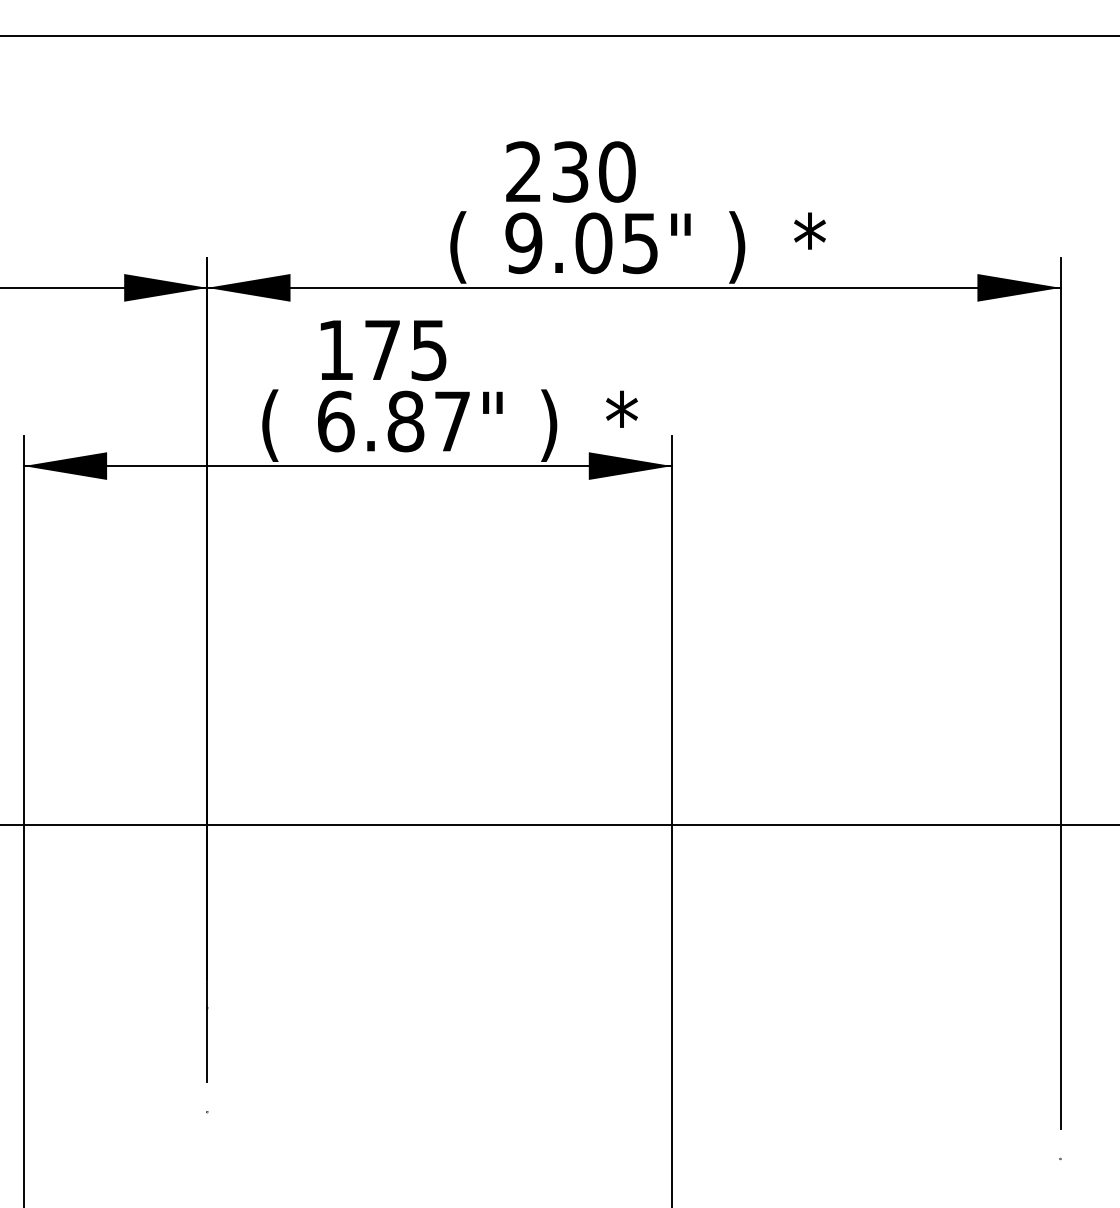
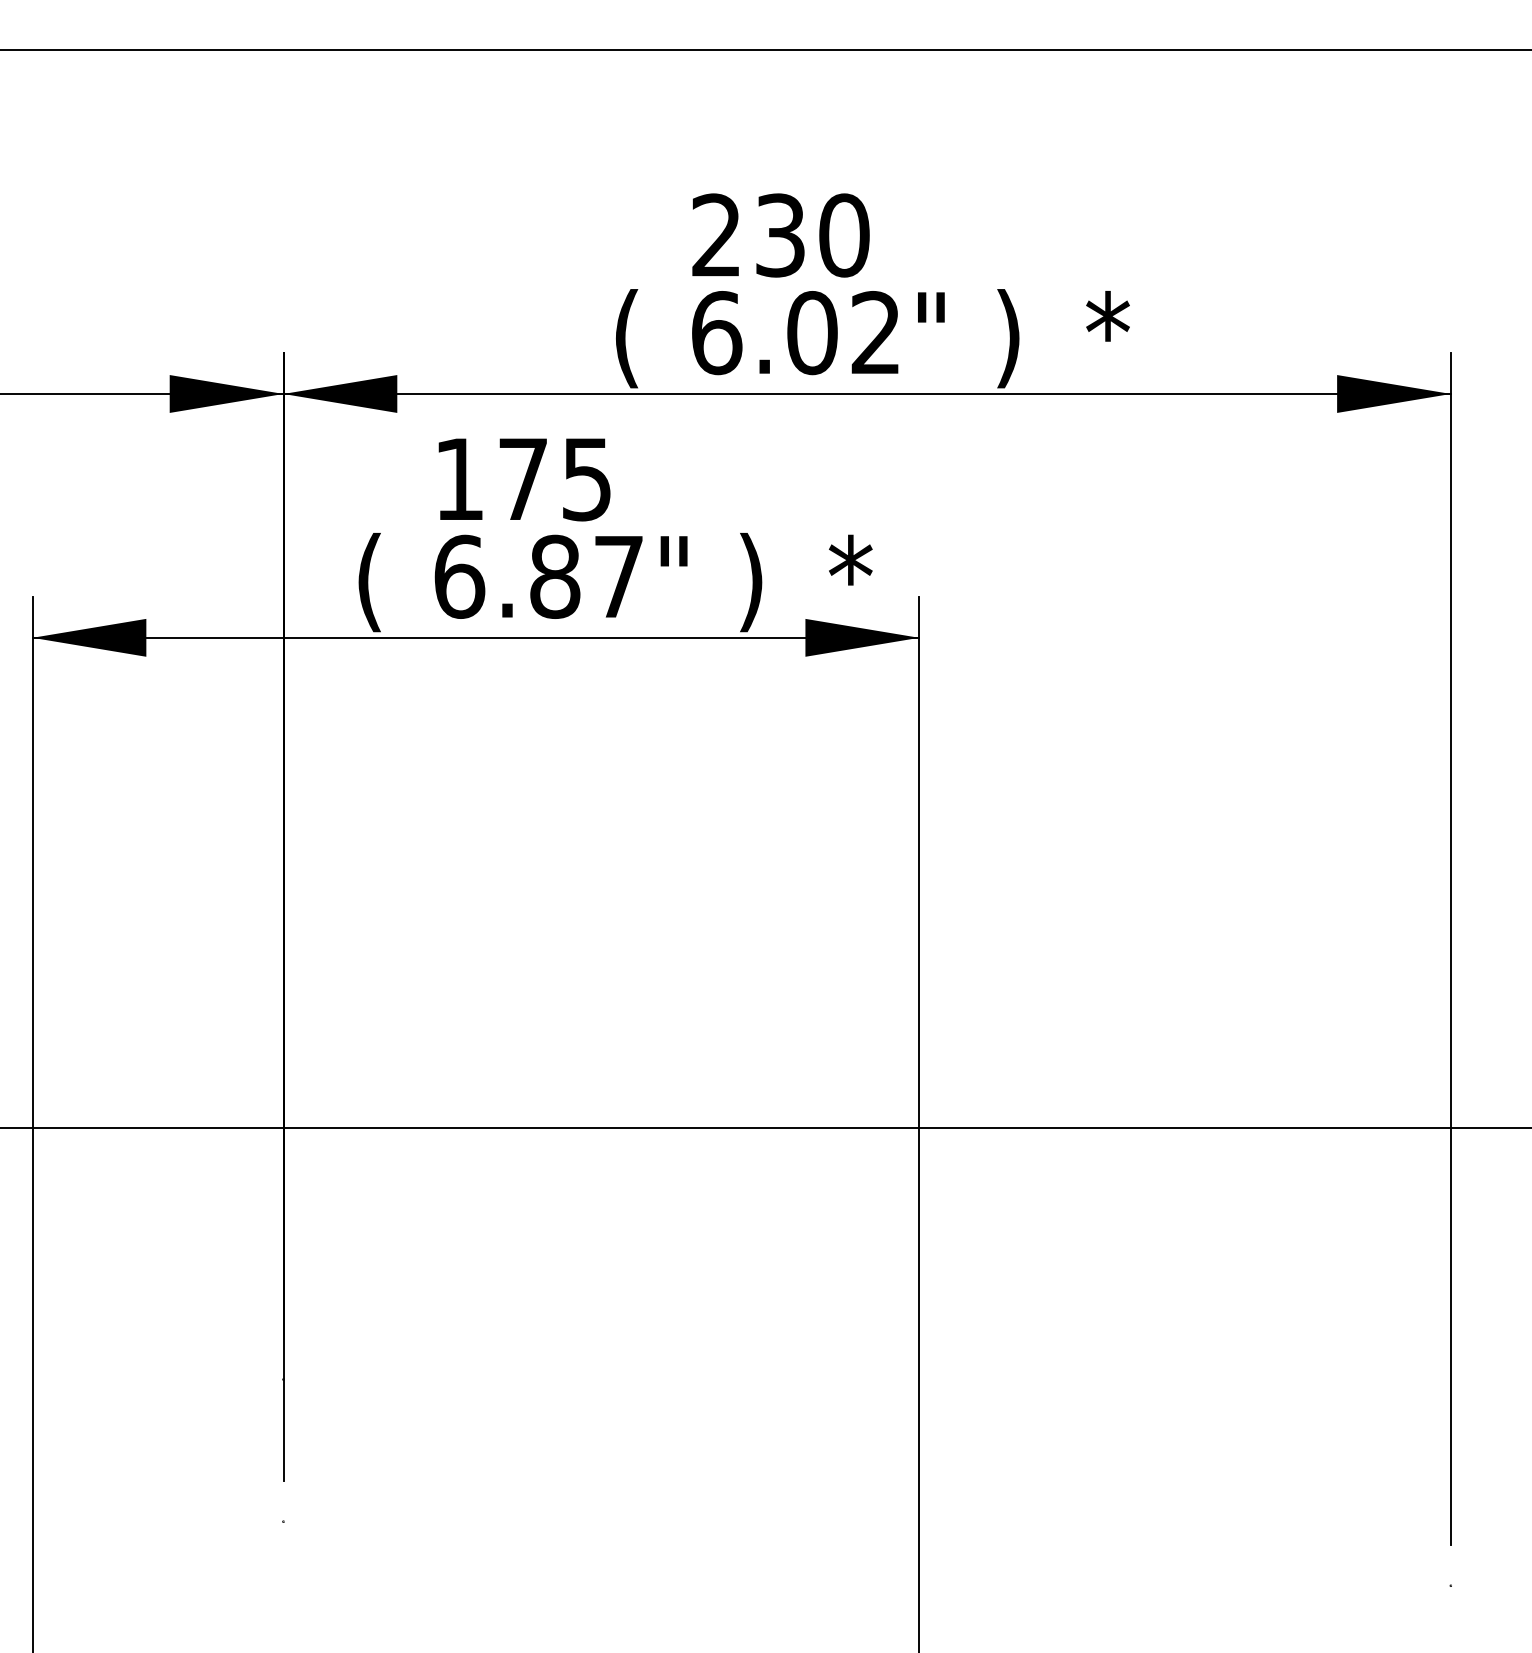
text: (581, 243) -> (795, 333), 9.05" -> 6.02"

